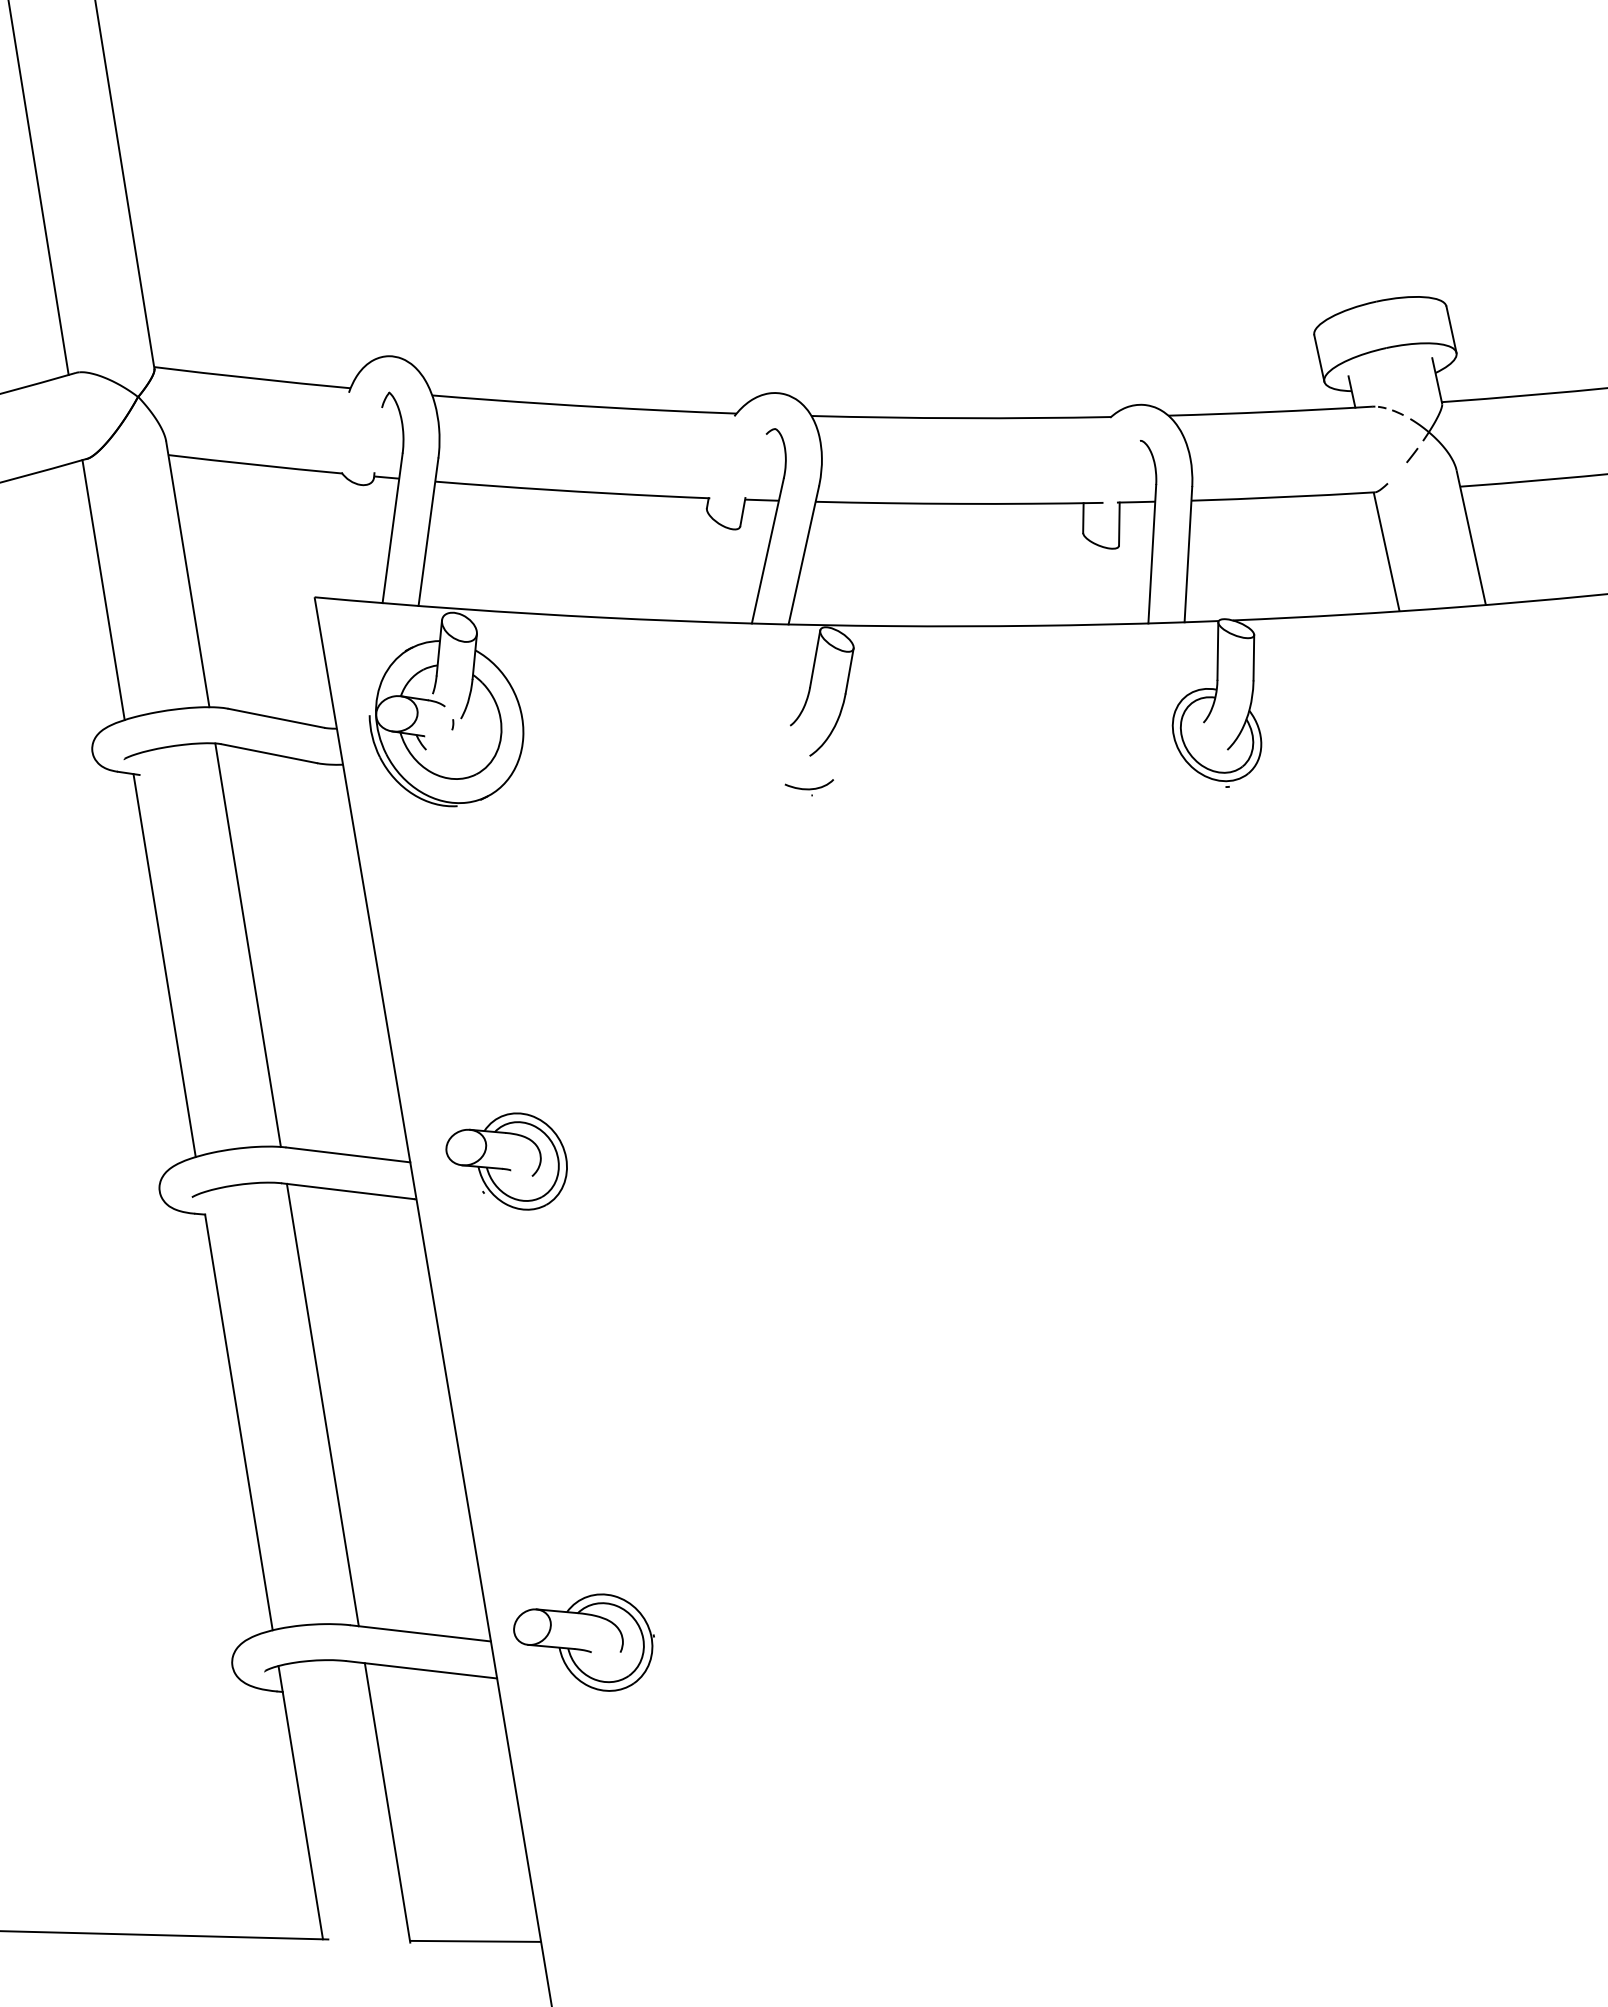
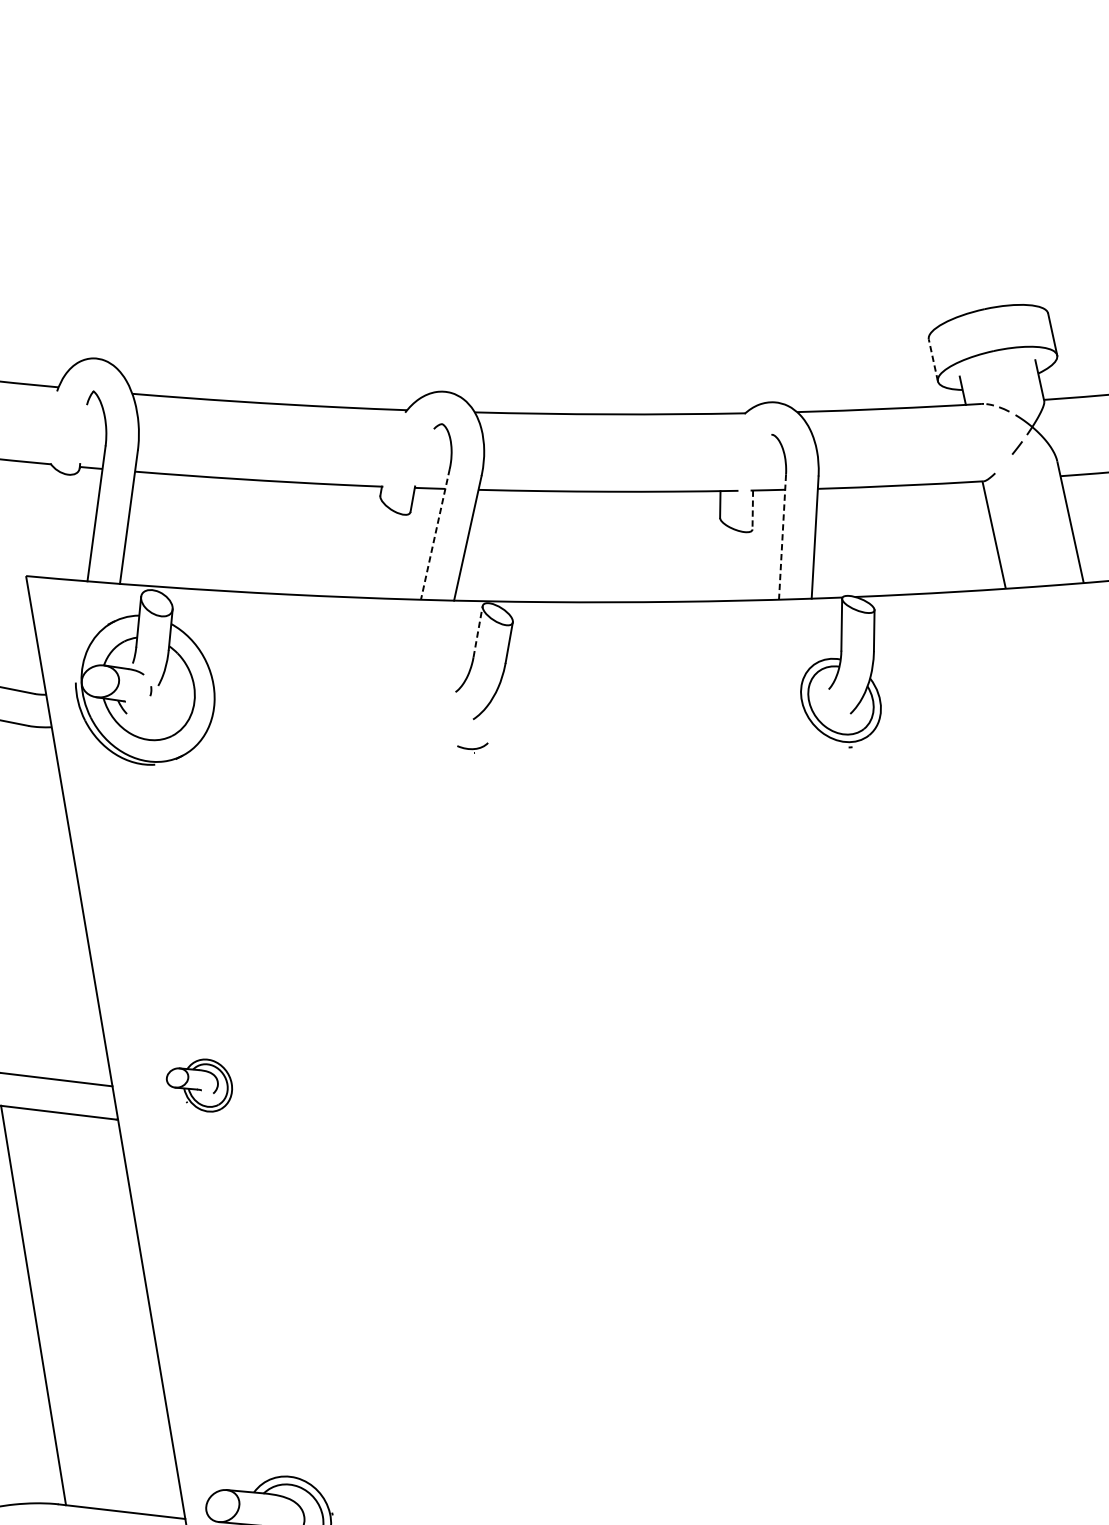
line: (1319, 358) -> (933, 360), solid -> dashed
line: (1119, 524) -> (752, 510), solid -> dashed
line: (767, 551) -> (435, 534), solid -> dashed
line: (1152, 554) -> (782, 537), solid -> dashed
line: (815, 658) -> (478, 631), solid -> dashed
part: (808, 787) -> (472, 747), size x0.7
part: (506, 1161) -> (199, 1085), size x0.6

